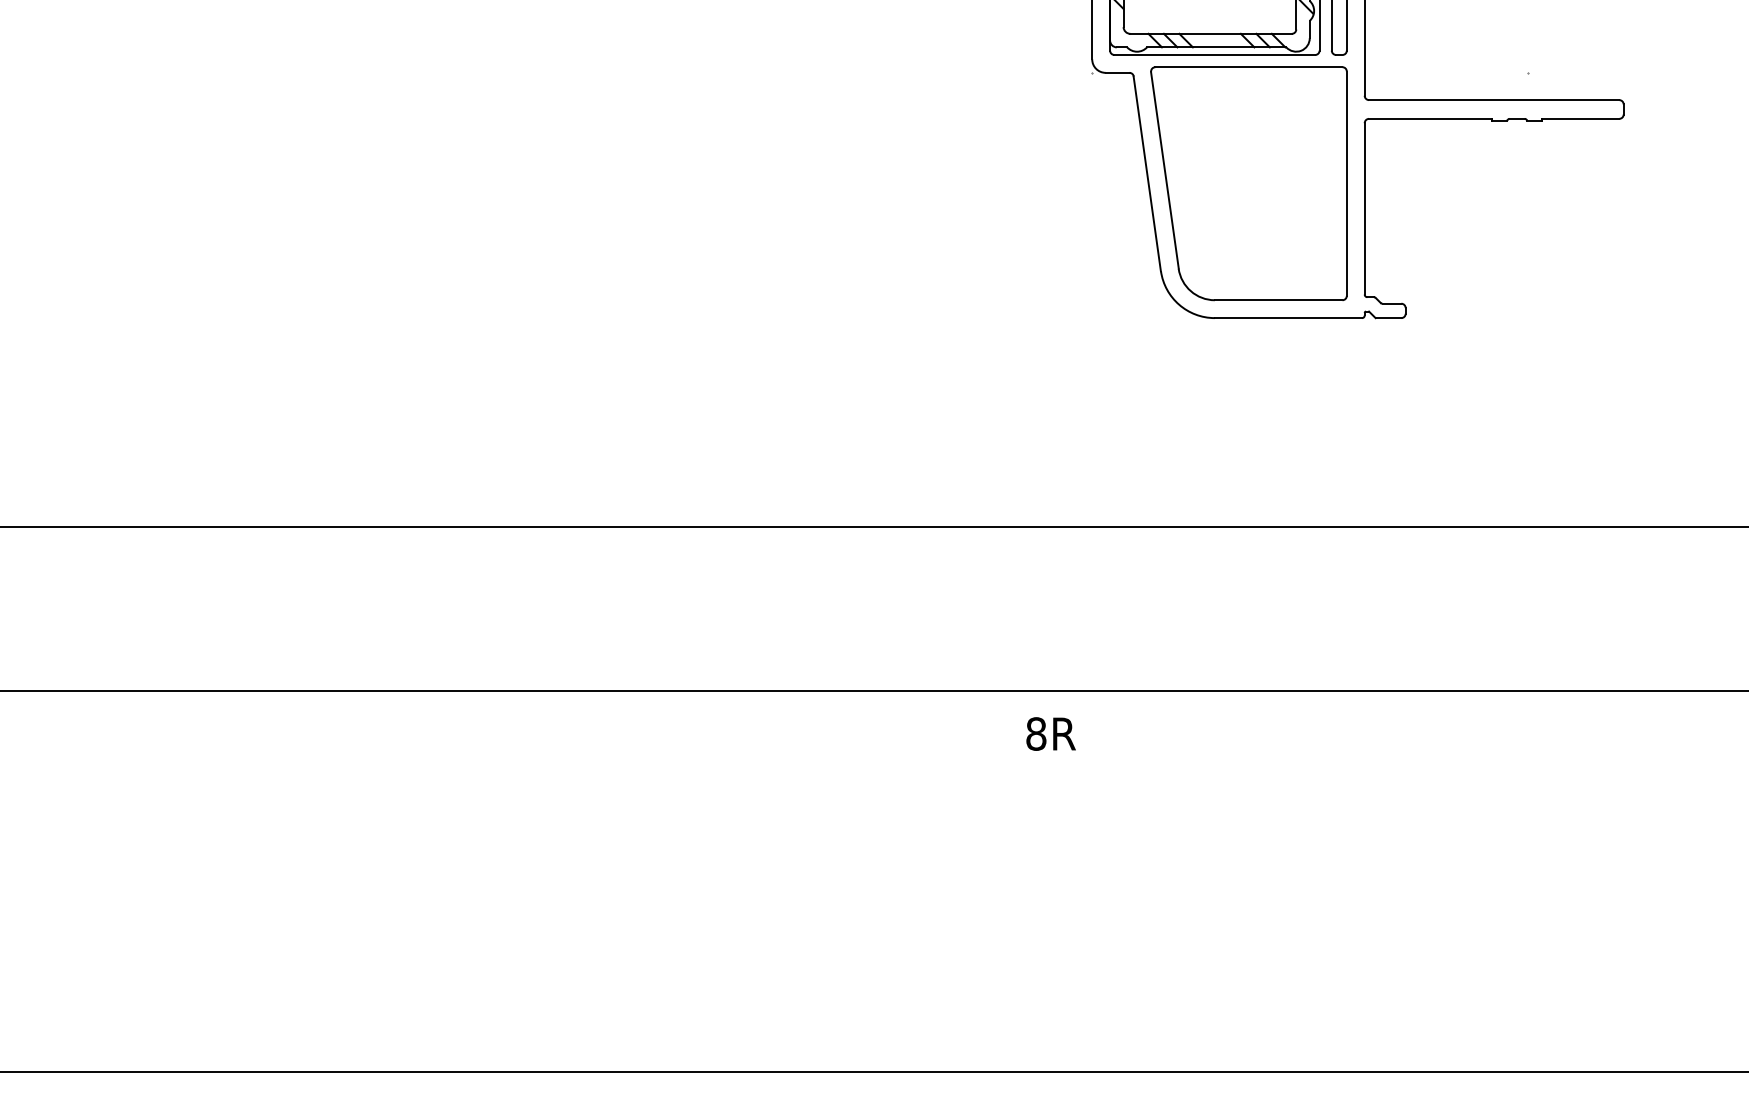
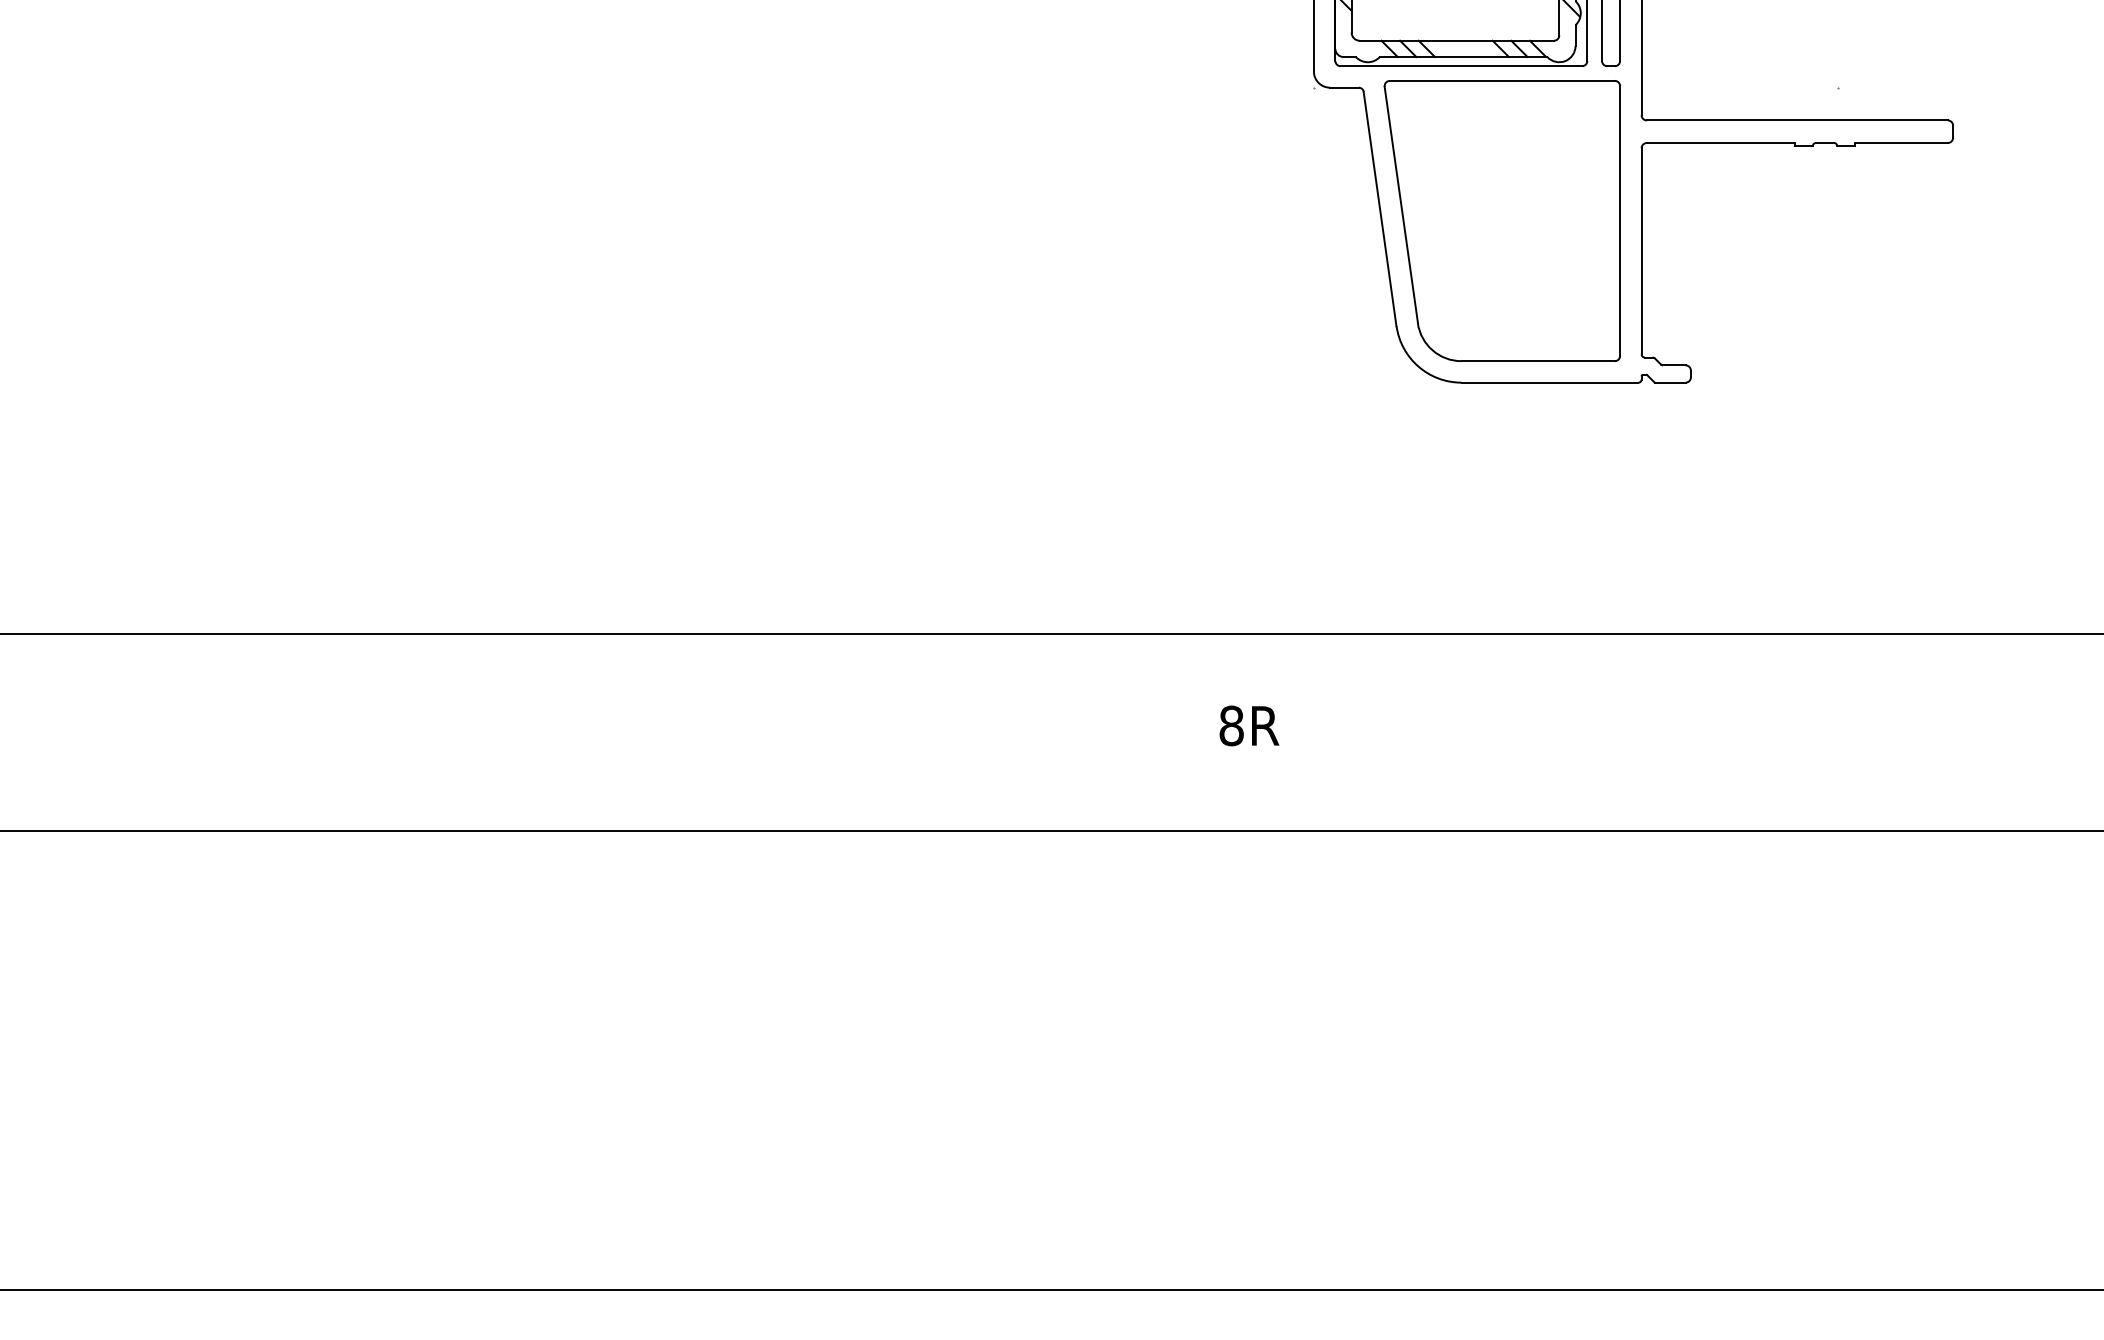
text: (1051, 733) -> (1249, 725), moved

